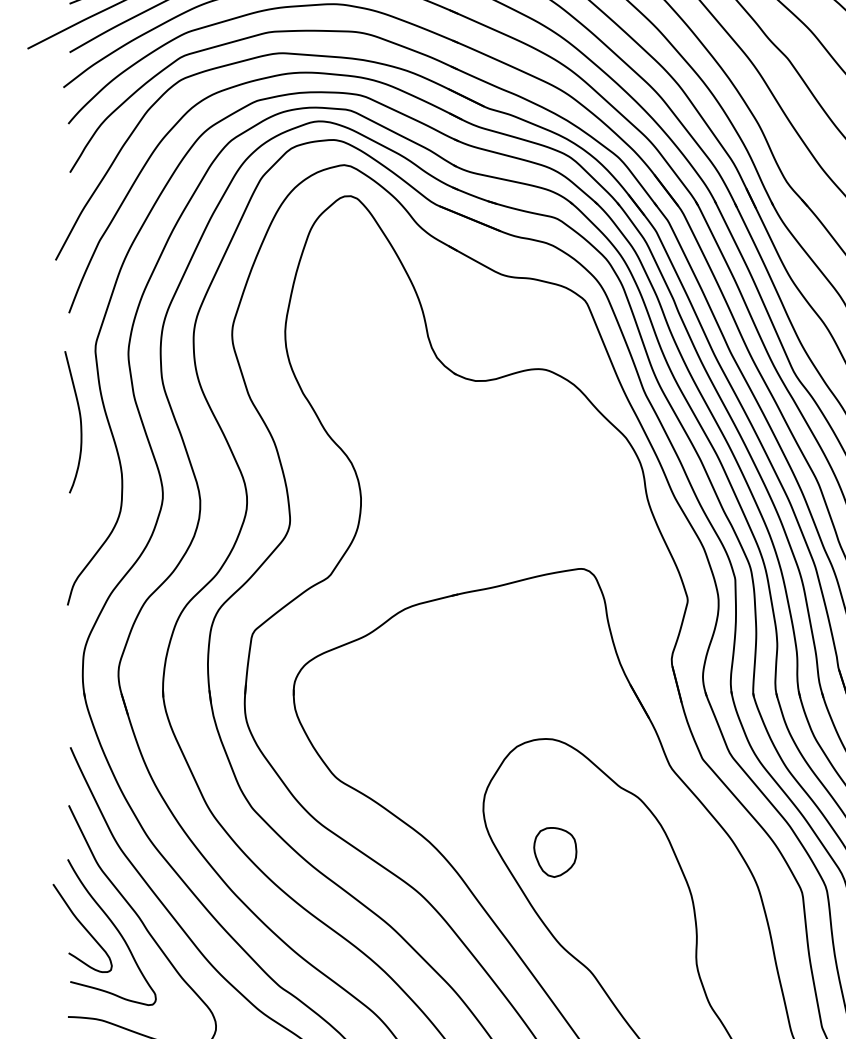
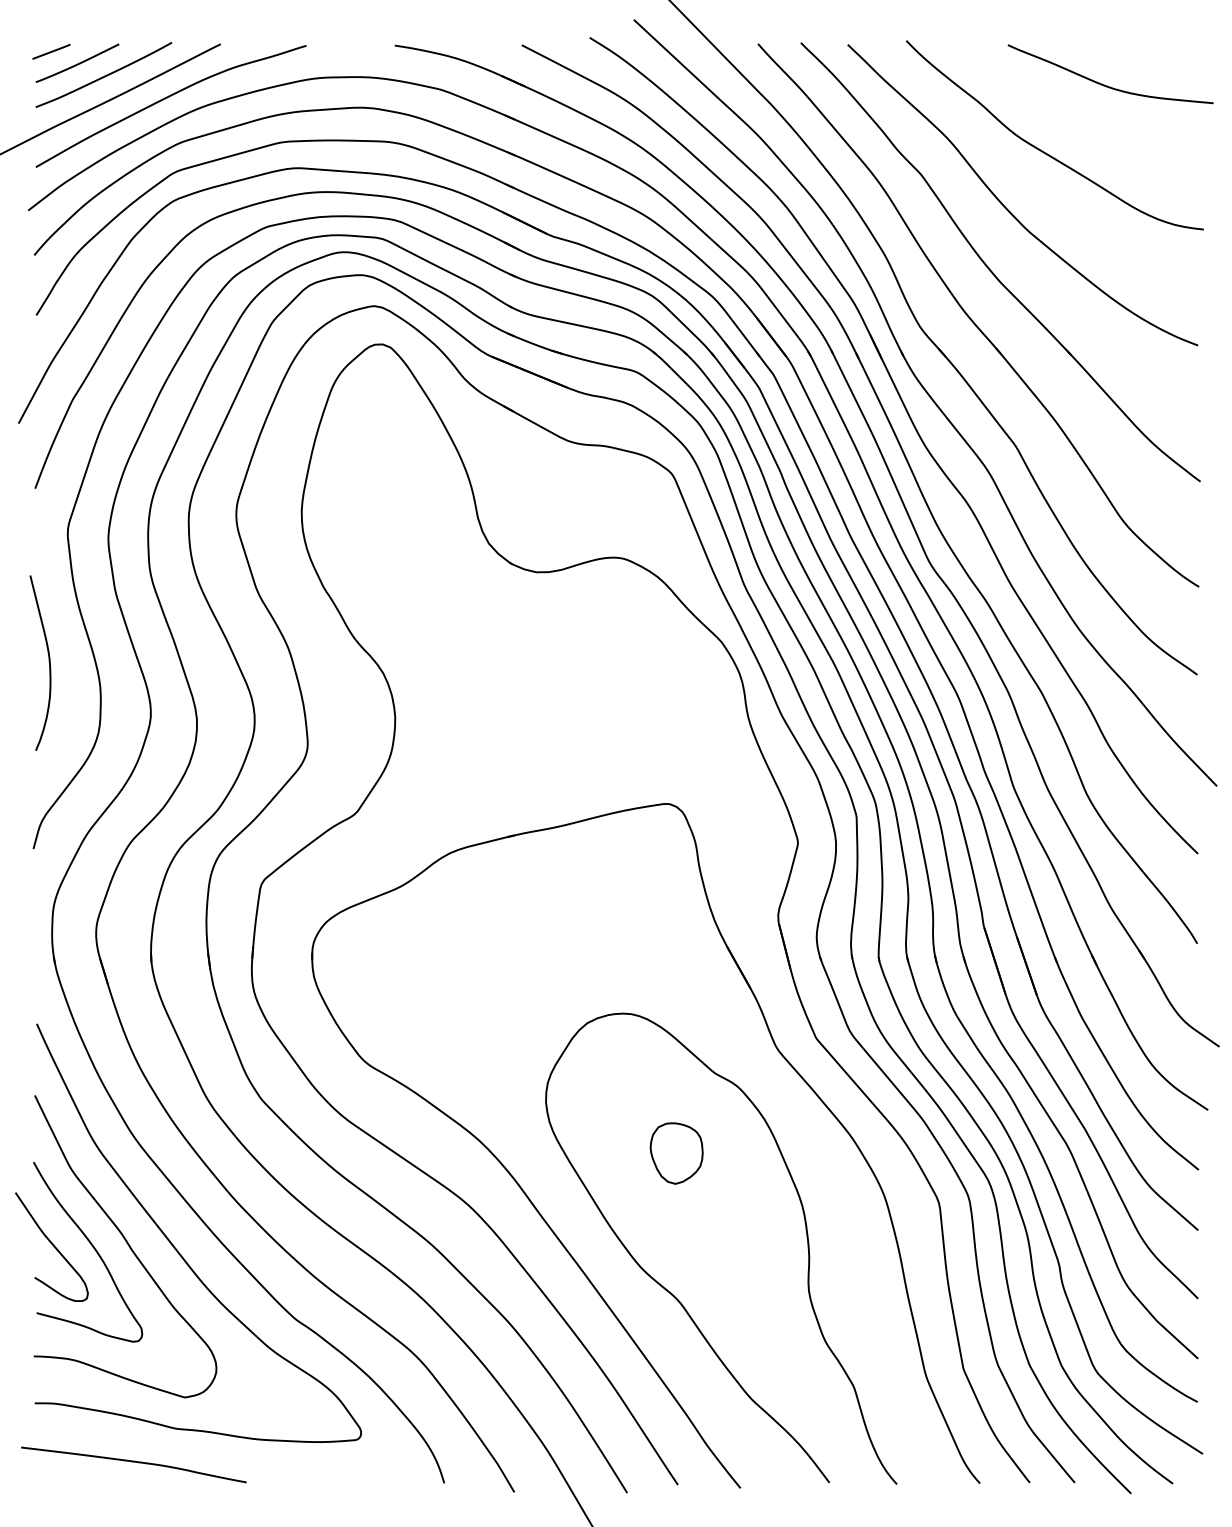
curve: (79, 420) -> (48, 661), moved
part: (555, 852) -> (676, 1153), moved

